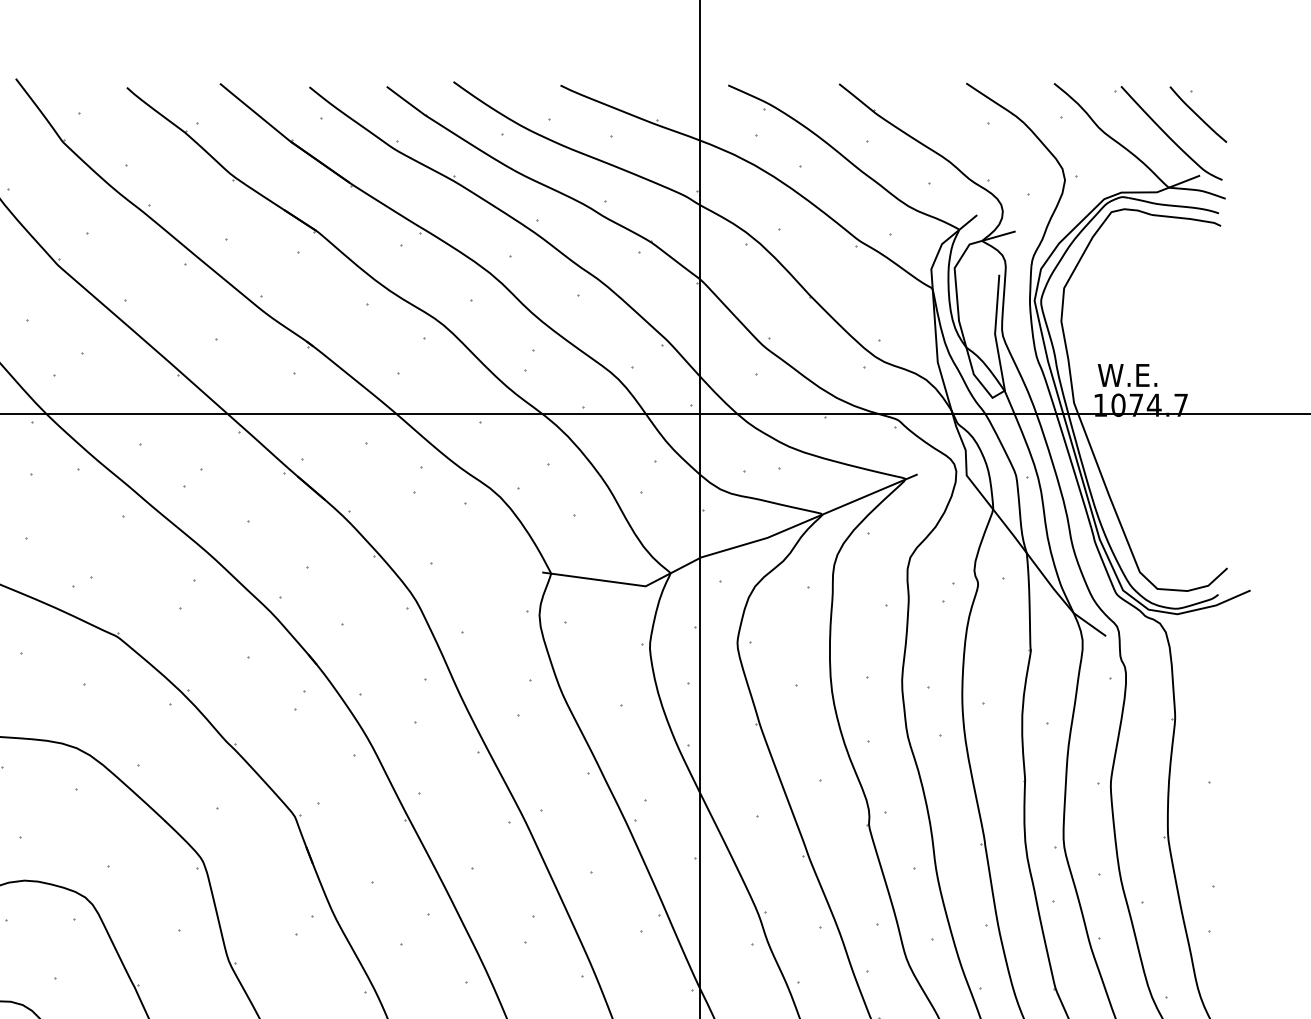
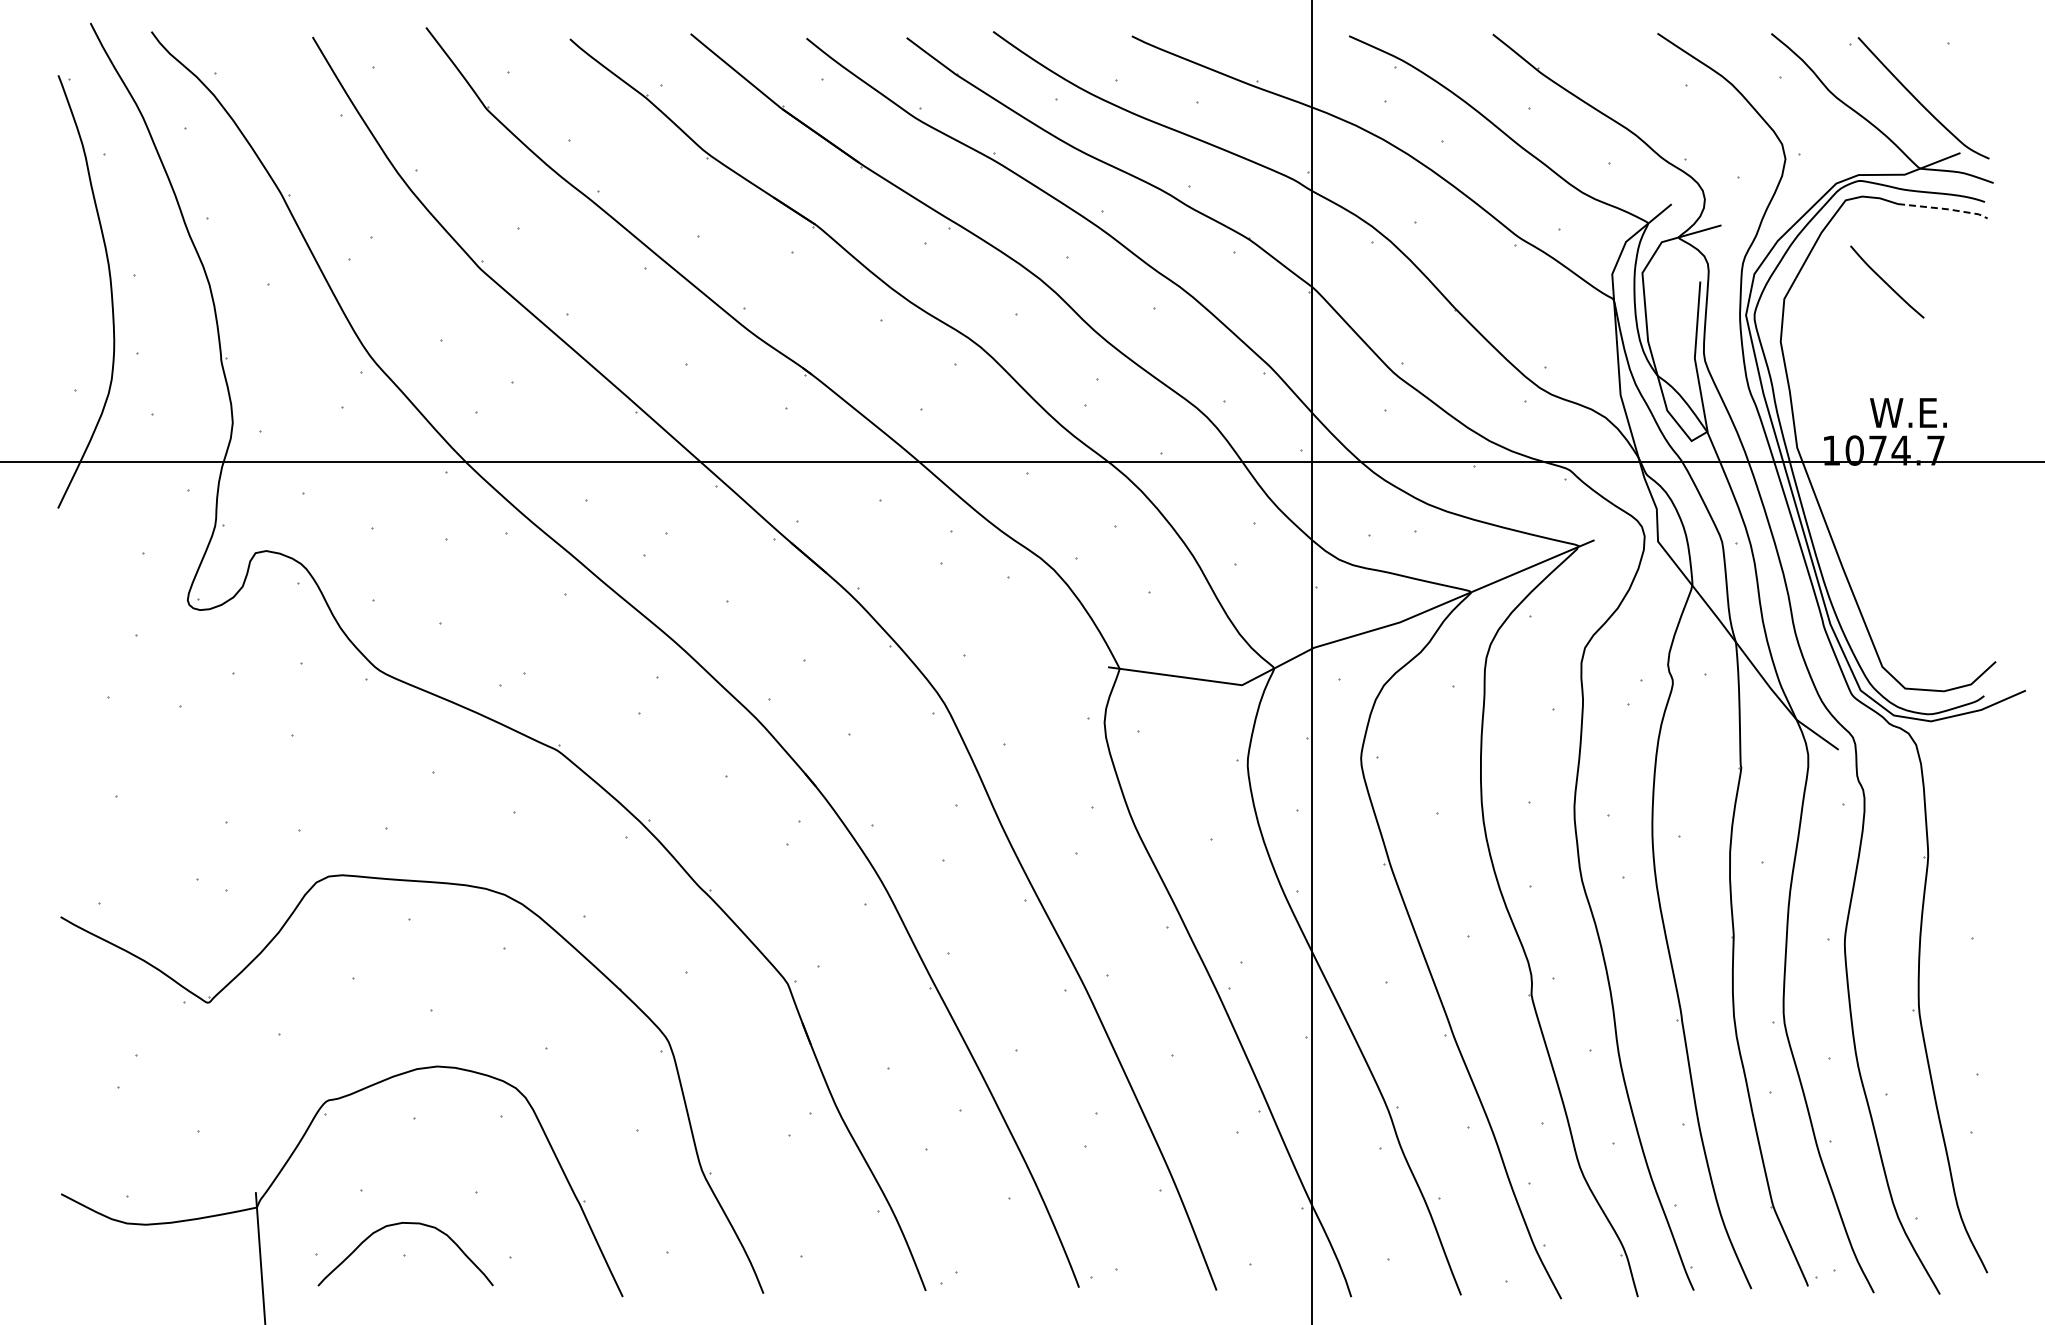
curve: (1197, 114) -> (1886, 282), moved
line: (1188, 219) -> (1945, 209), solid -> dashed
text: (1127, 375) -> (1908, 412), moved

